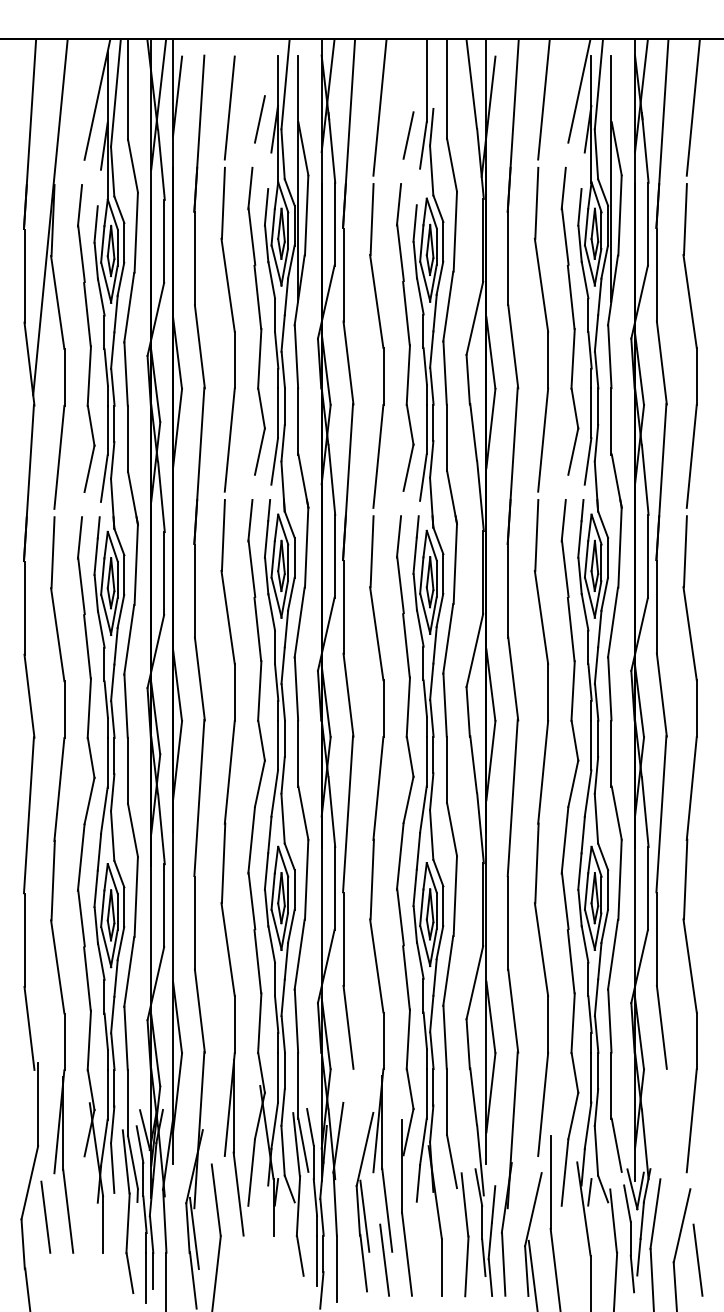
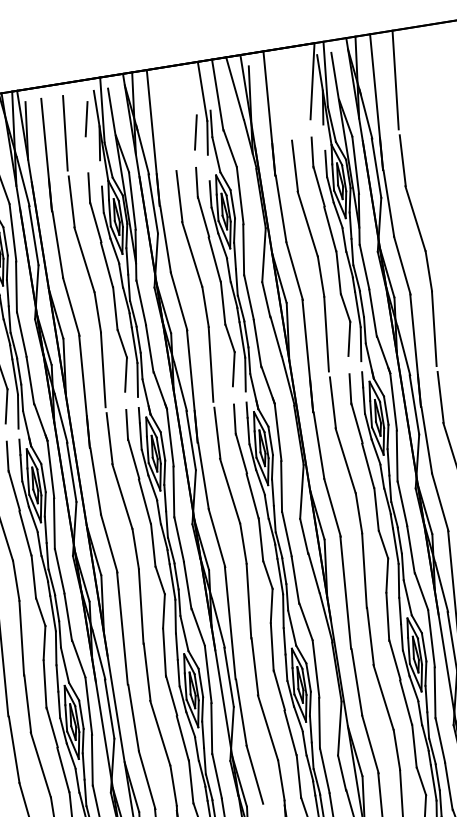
line: (543, 99) -> (287, 91), removed
line: (379, 107) -> (171, 115), removed
line: (259, 119) -> (86, 119), moved

